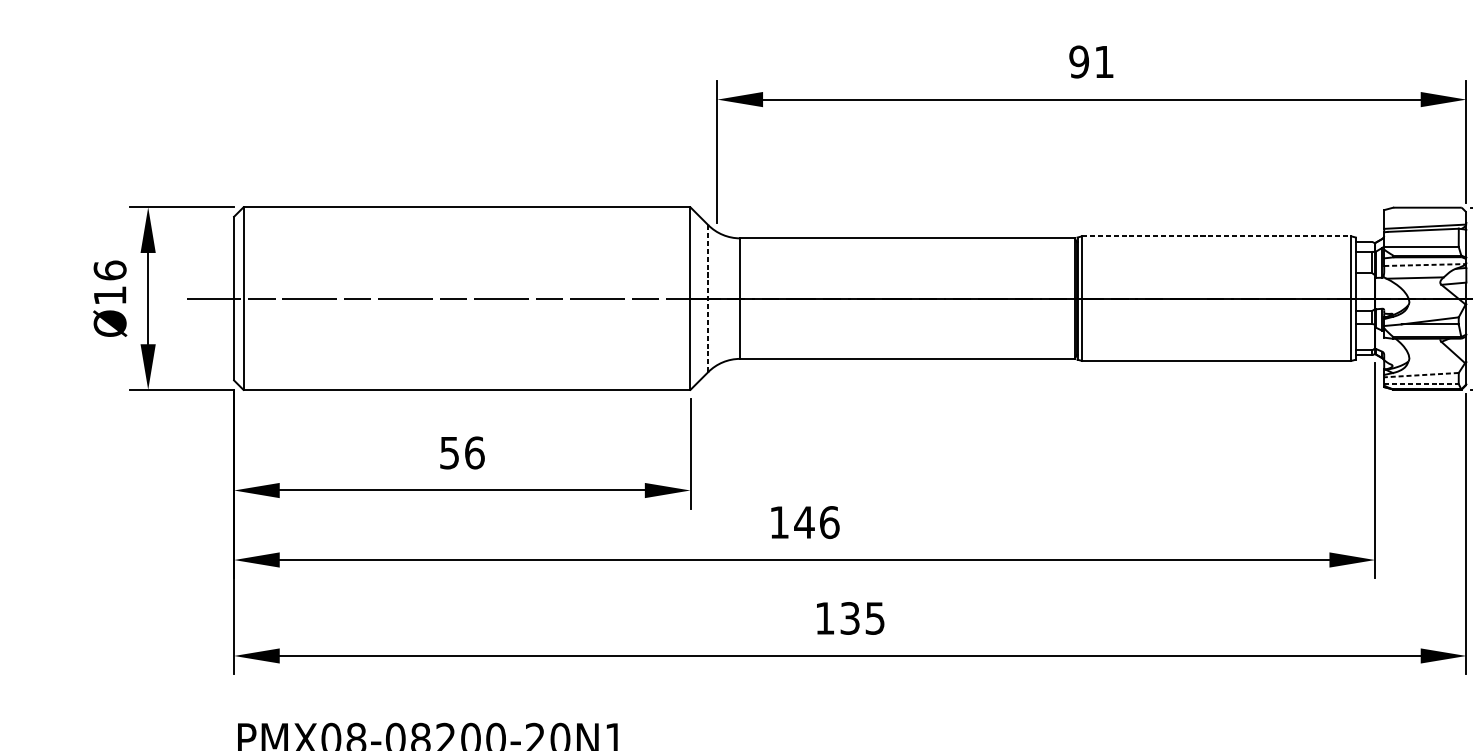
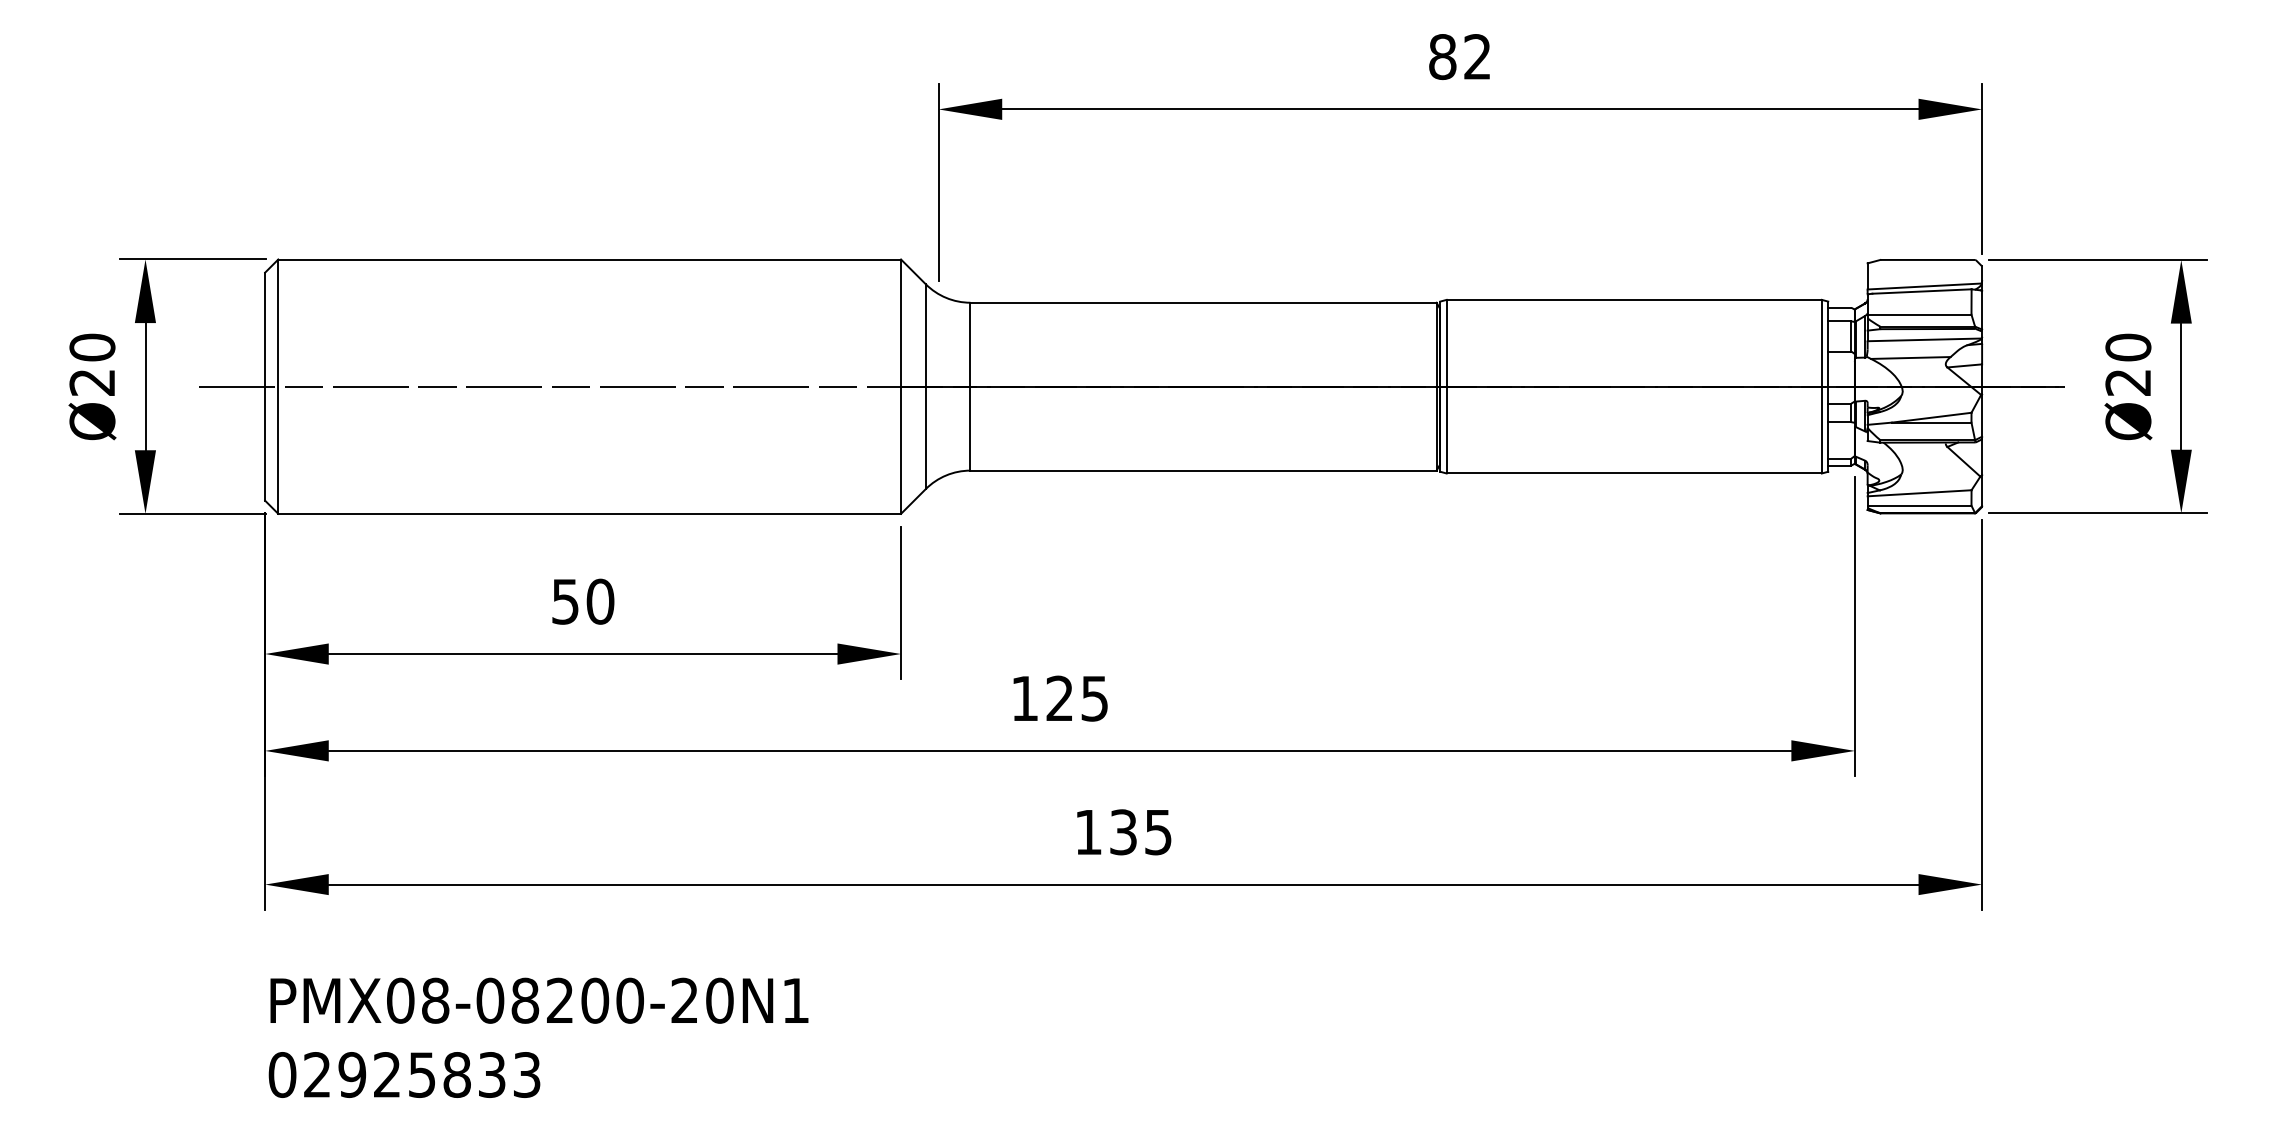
text: (1091, 62) -> (1459, 57), 91 -> 82
line: (1216, 236) -> (1634, 299), dashed -> solid
line: (1425, 264) -> (1925, 339), dashed -> solid
text: (110, 282) -> (92, 364), Ø16 -> Ø20
line: (708, 299) -> (925, 387), dashed -> solid
line: (1421, 375) -> (1919, 493), dashed -> solid
line: (1421, 383) -> (1919, 505), dashed -> solid
text: (474, 452) -> (600, 601), 56 -> 50
text: (816, 522) -> (1076, 698), 146 -> 125

